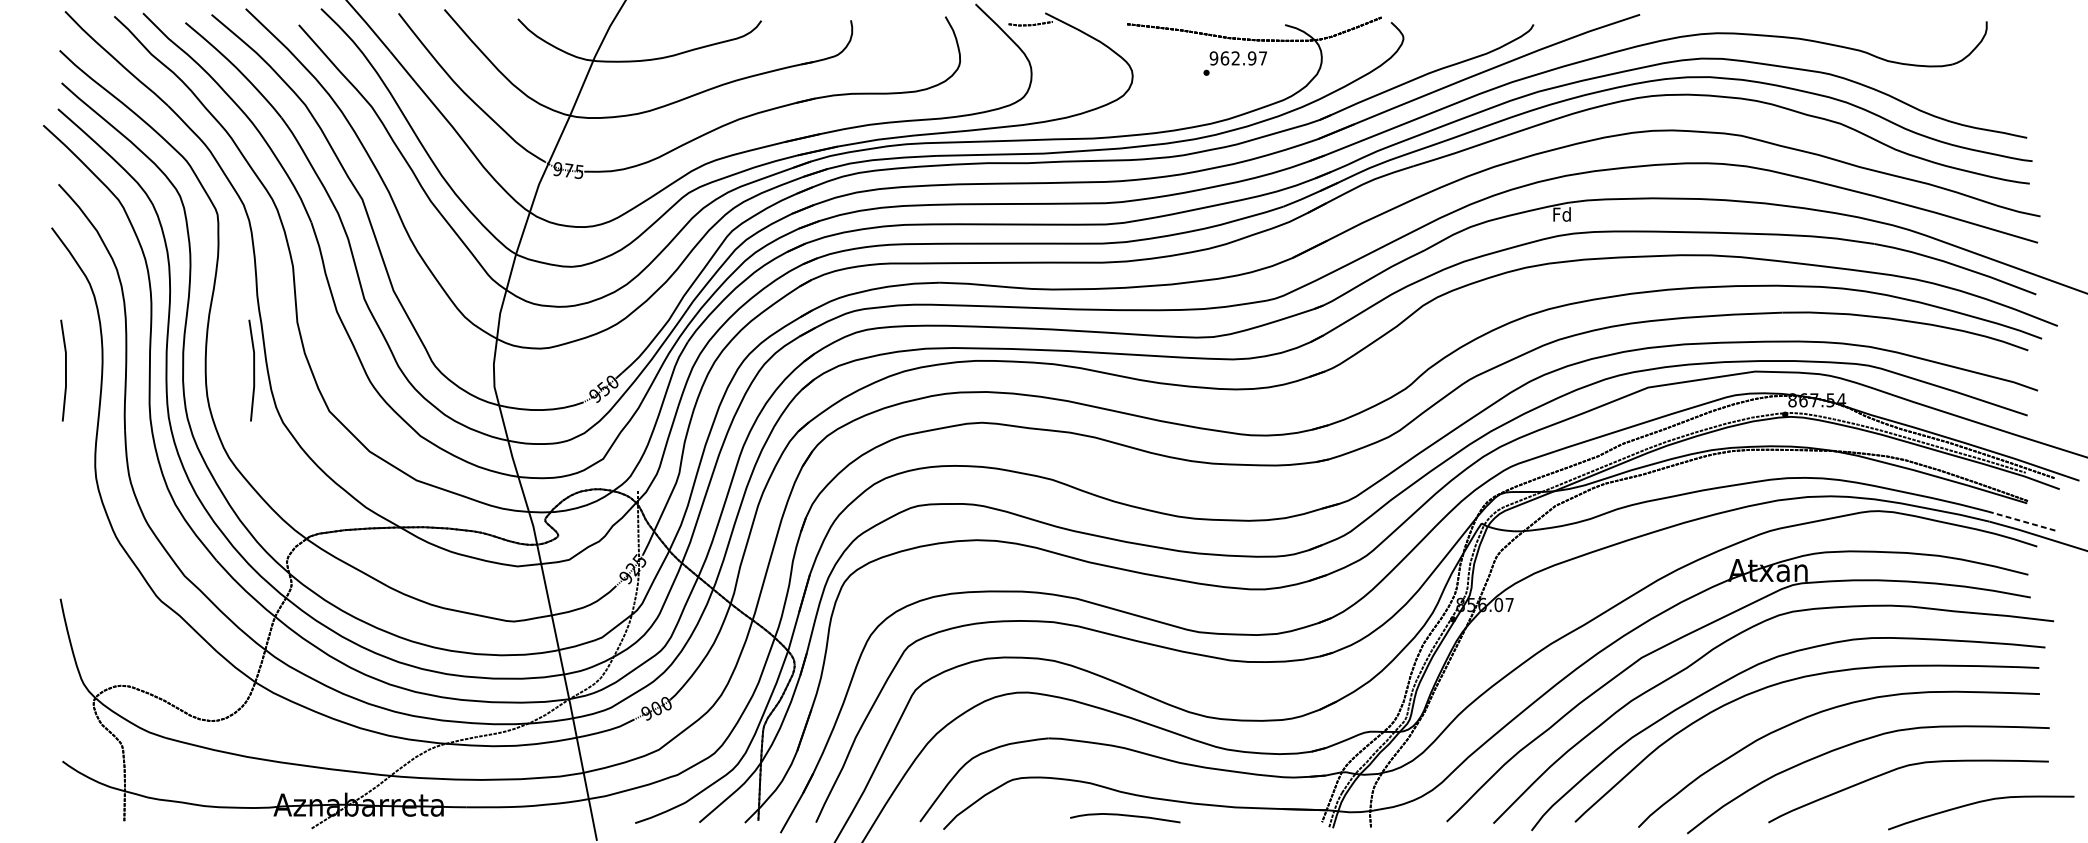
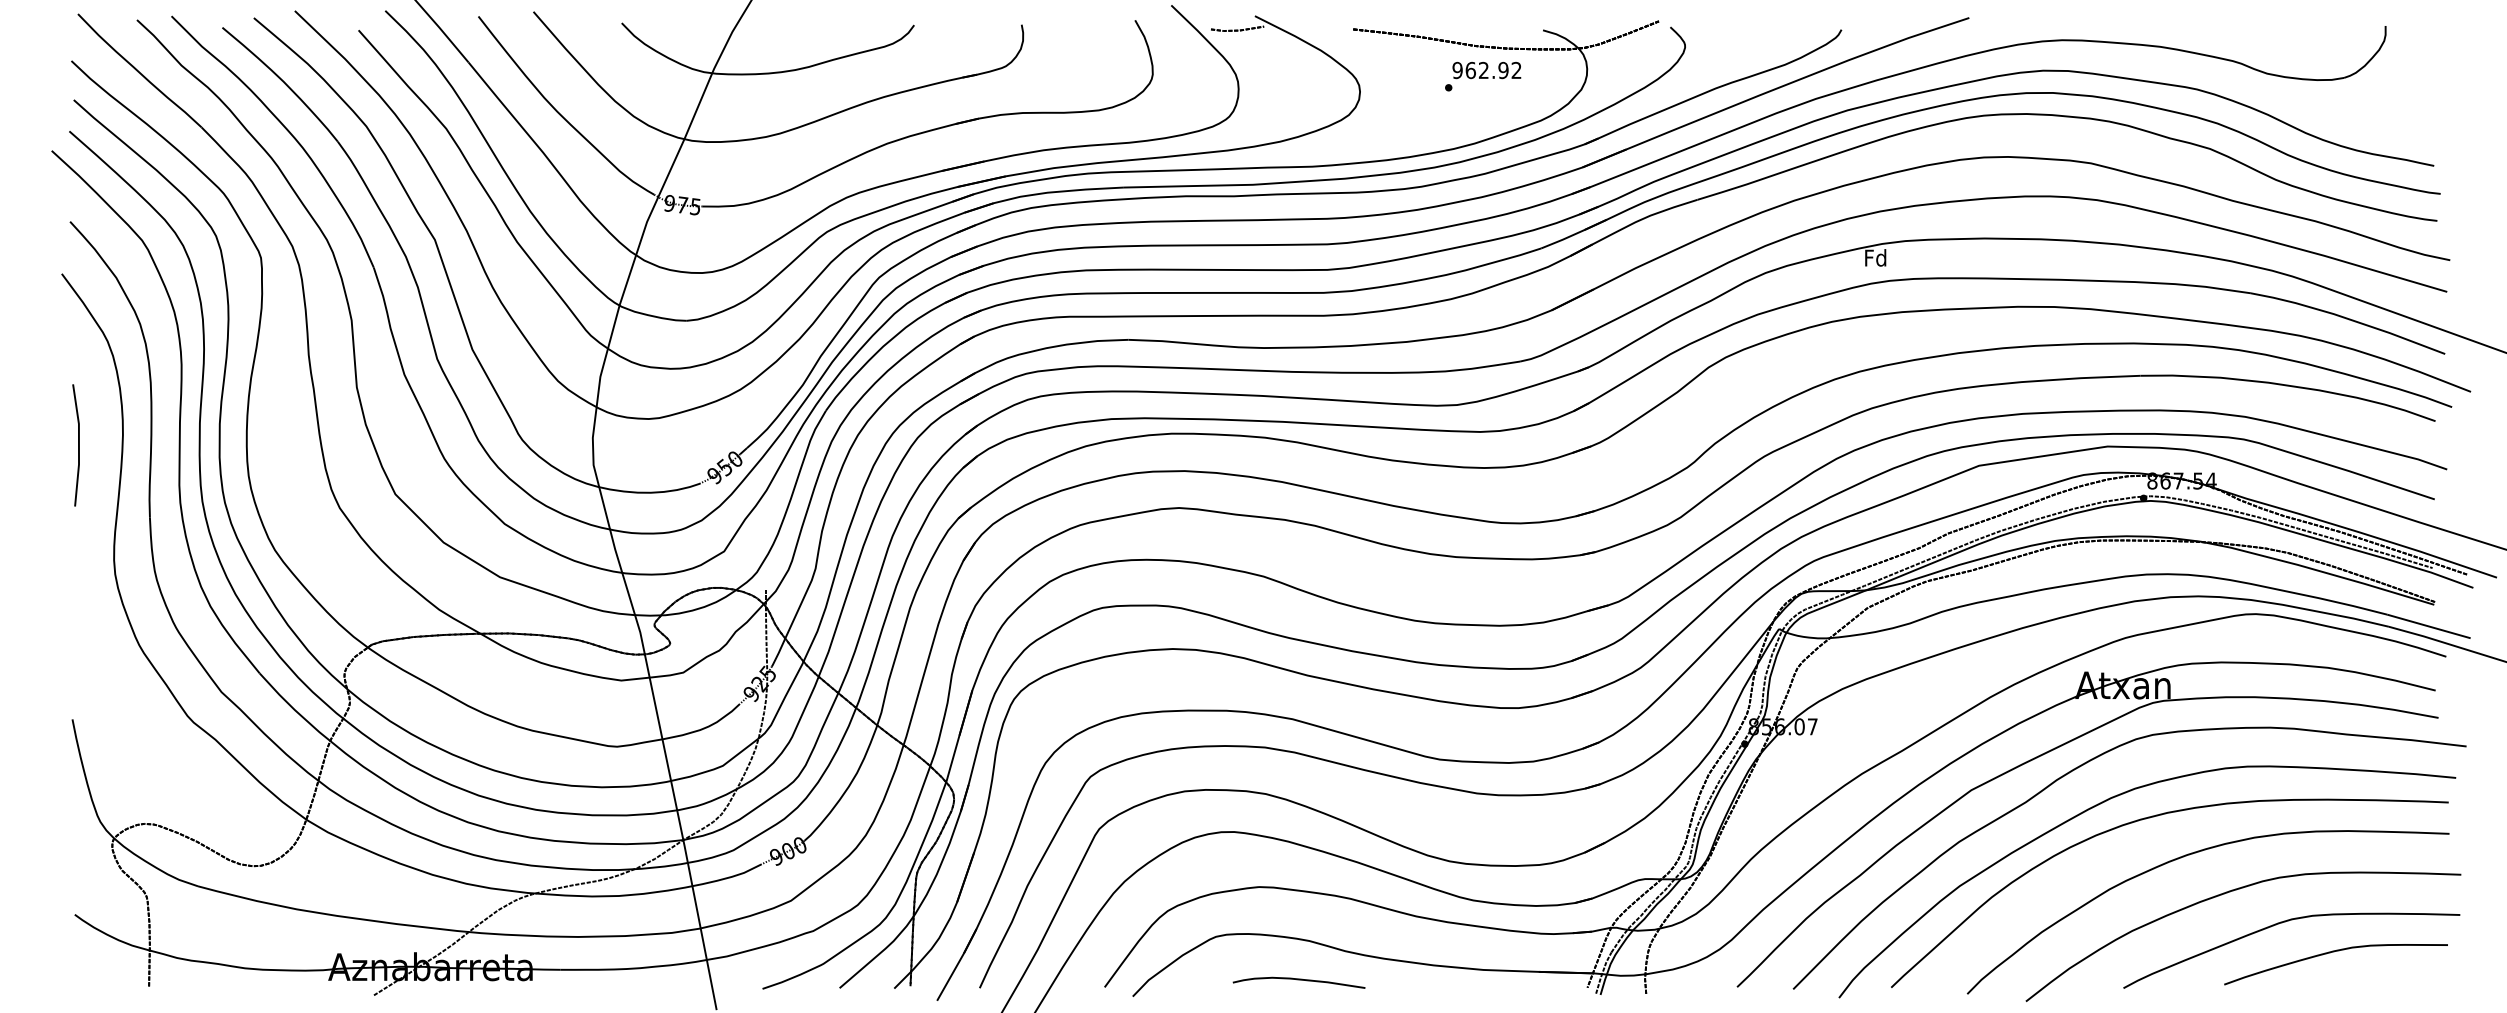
text: (1263, 57) -> (1516, 69), 962.97 -> 962.92
line: (253, 370) -> (304, 445), removed
line: (2023, 521) -> (2429, 626), dashed -> solid
curve: (1979, 802) -> (2334, 952), moved
curve: (1124, 816) -> (1298, 980), moved

